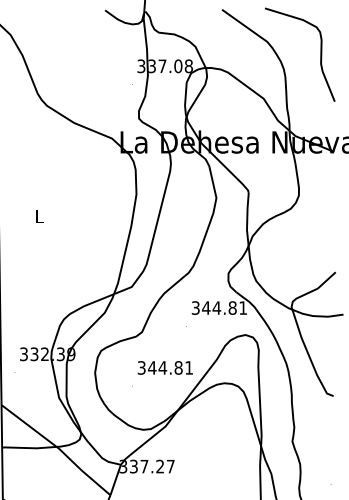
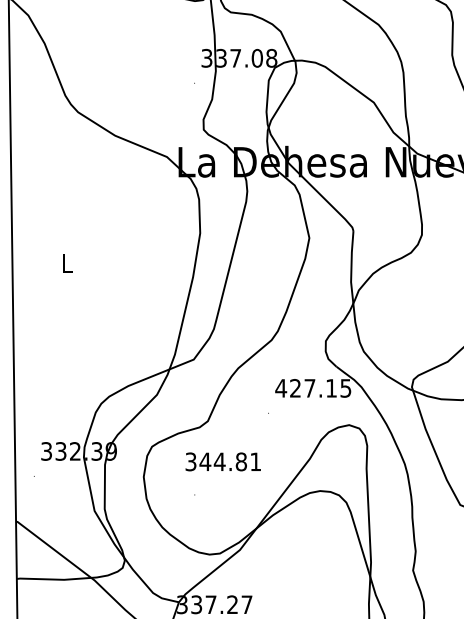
text: (218, 307) -> (312, 387), 344.81 -> 427.15
text: (164, 367) -> (222, 461), moved

